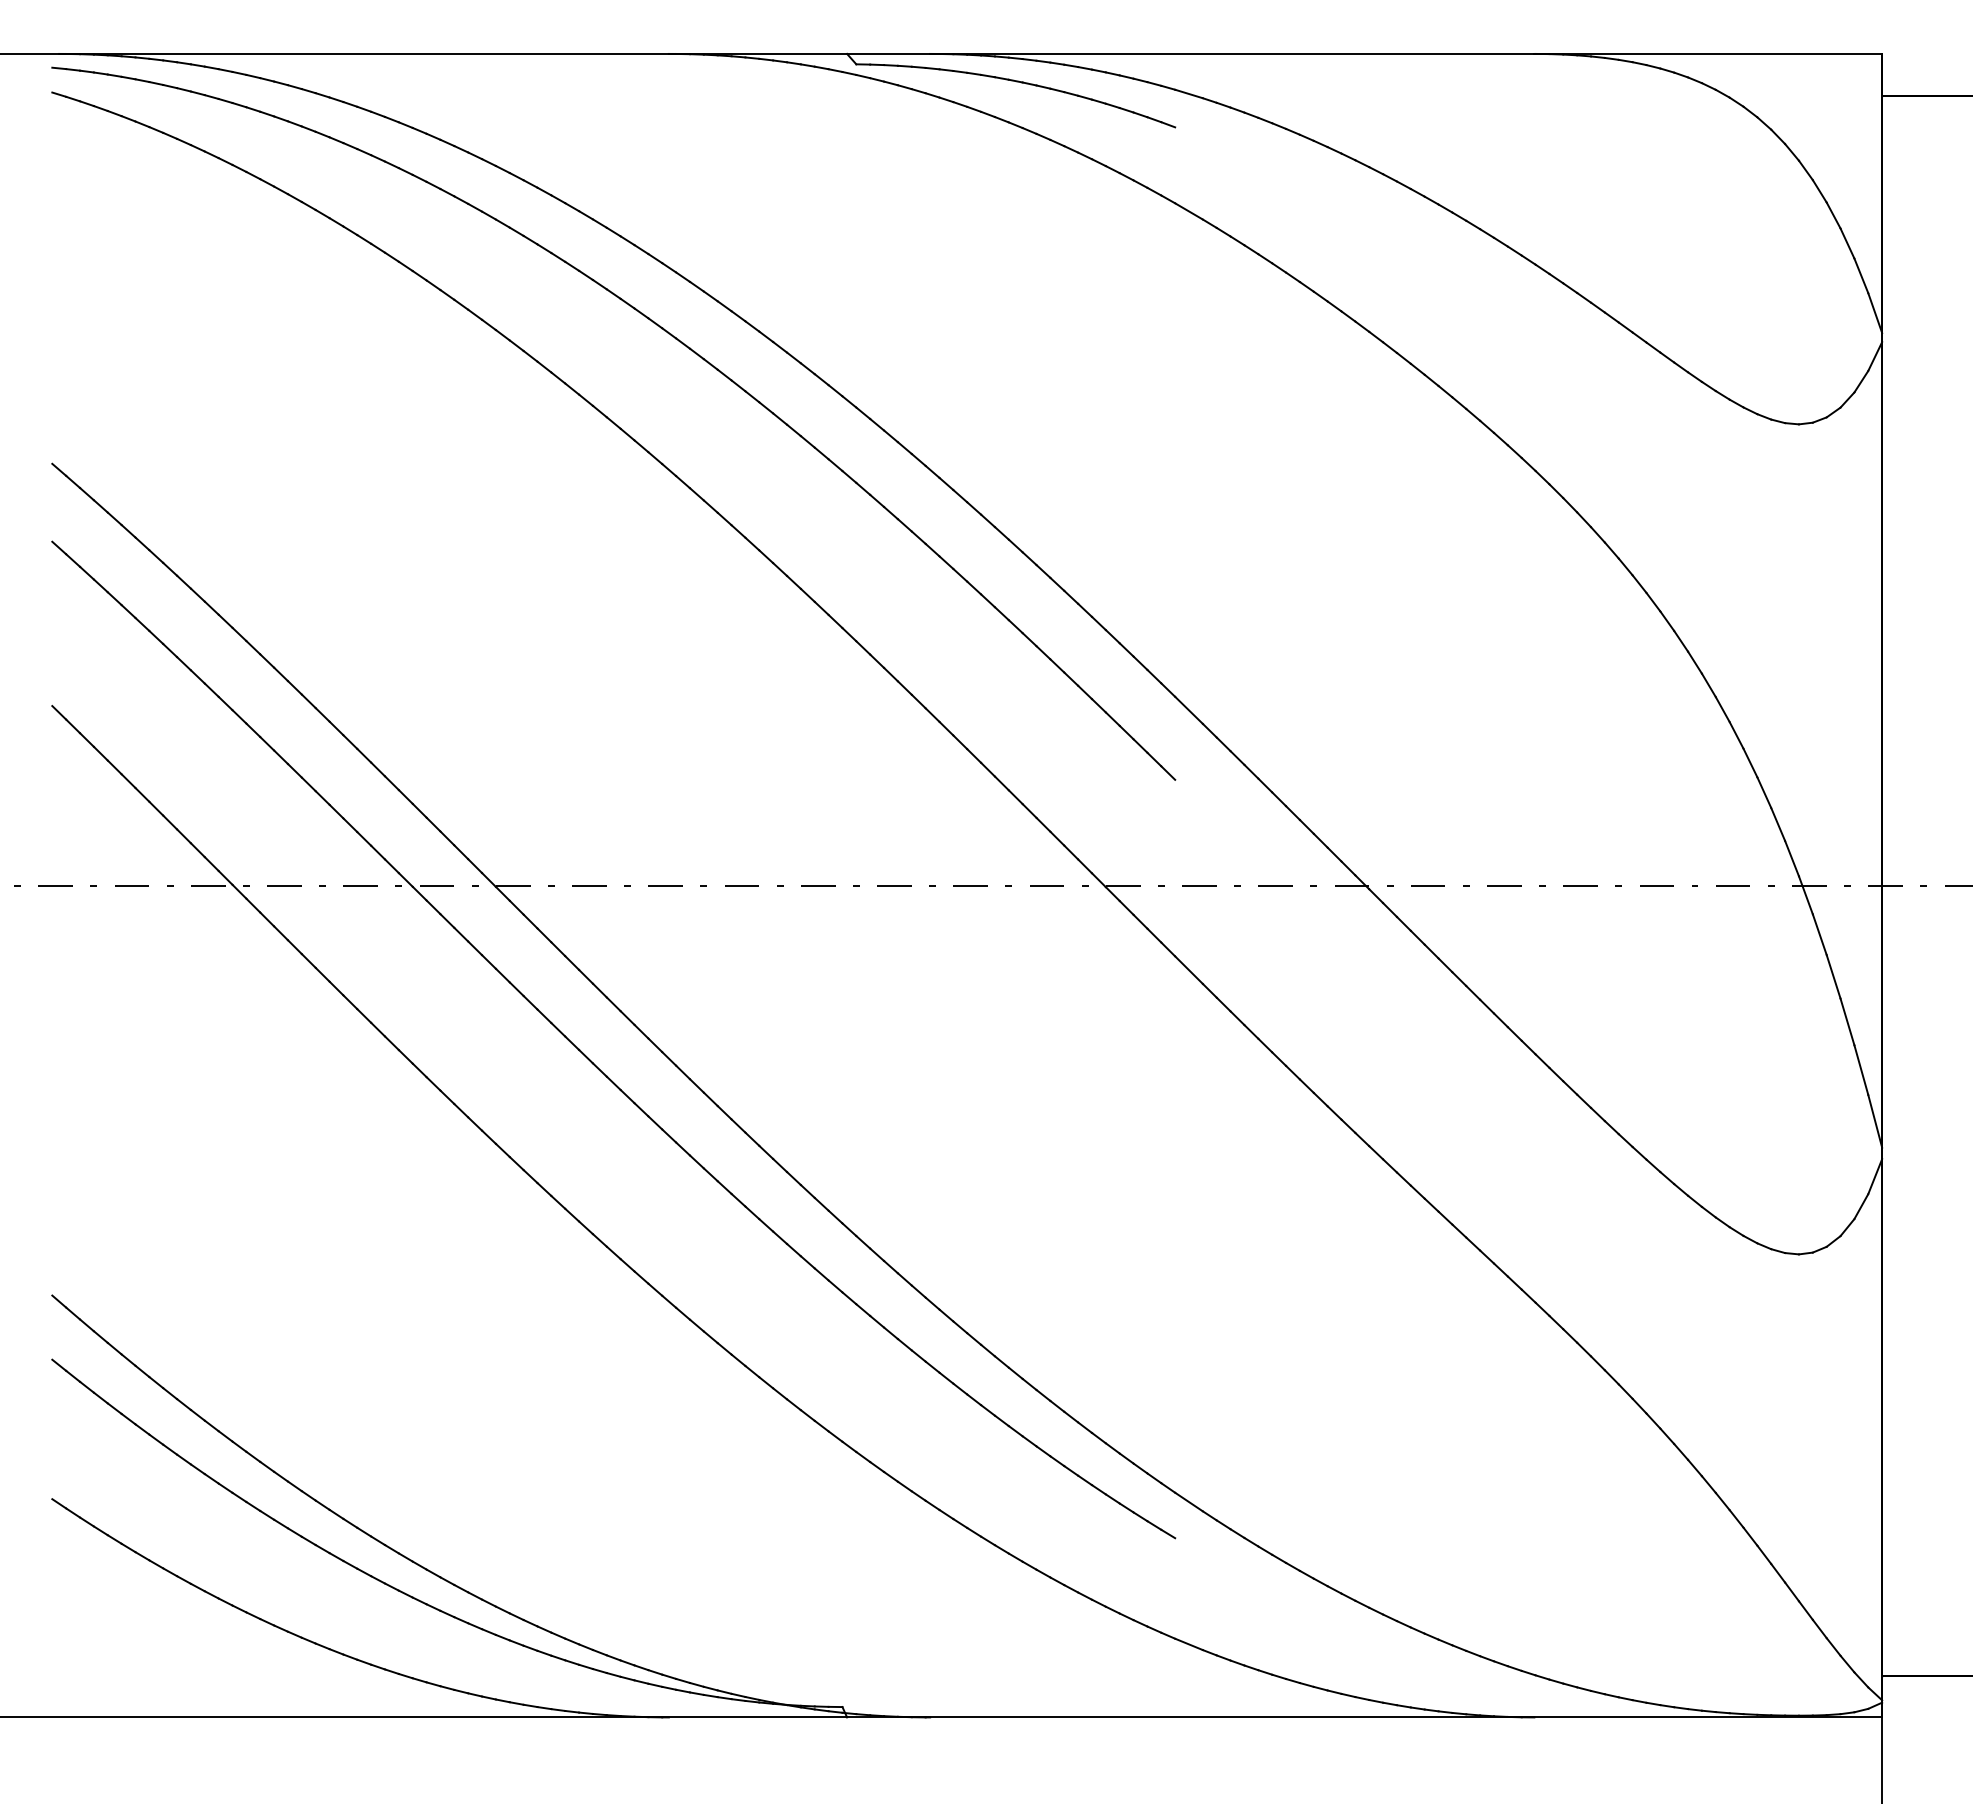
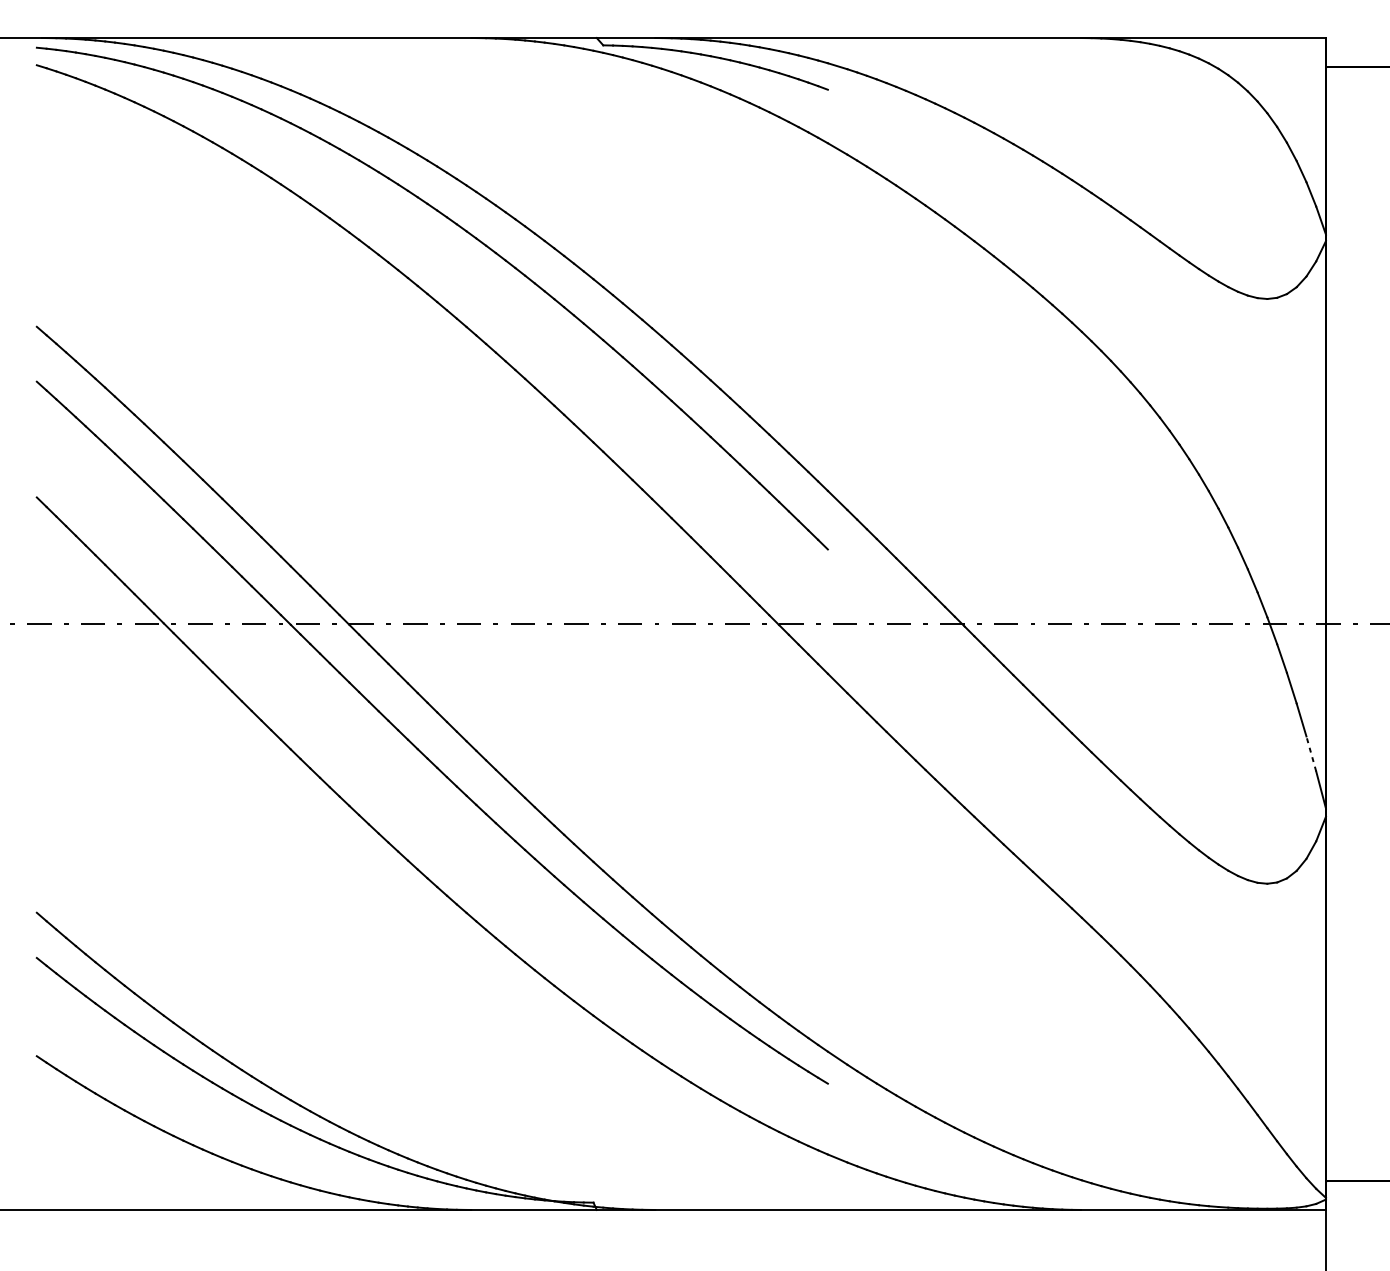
line: (1861, 1070) -> (1311, 754), solid -> dashed

